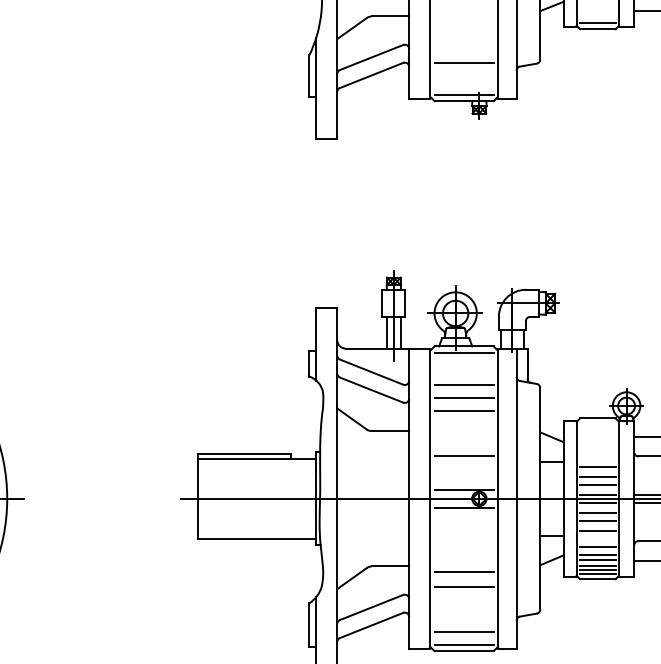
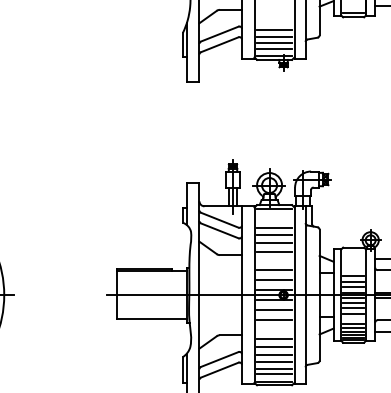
line: (464, 49) -> (274, 29), added
line: (464, 73) -> (274, 43), added
line: (464, 81) -> (274, 48), added
line: (464, 424) -> (274, 251), added
line: (464, 473) -> (274, 280), added
line: (464, 524) -> (274, 310), added
line: (464, 541) -> (274, 320), added
line: (464, 600) -> (274, 355), added
line: (464, 612) -> (274, 362), added
line: (464, 622) -> (274, 368), added

